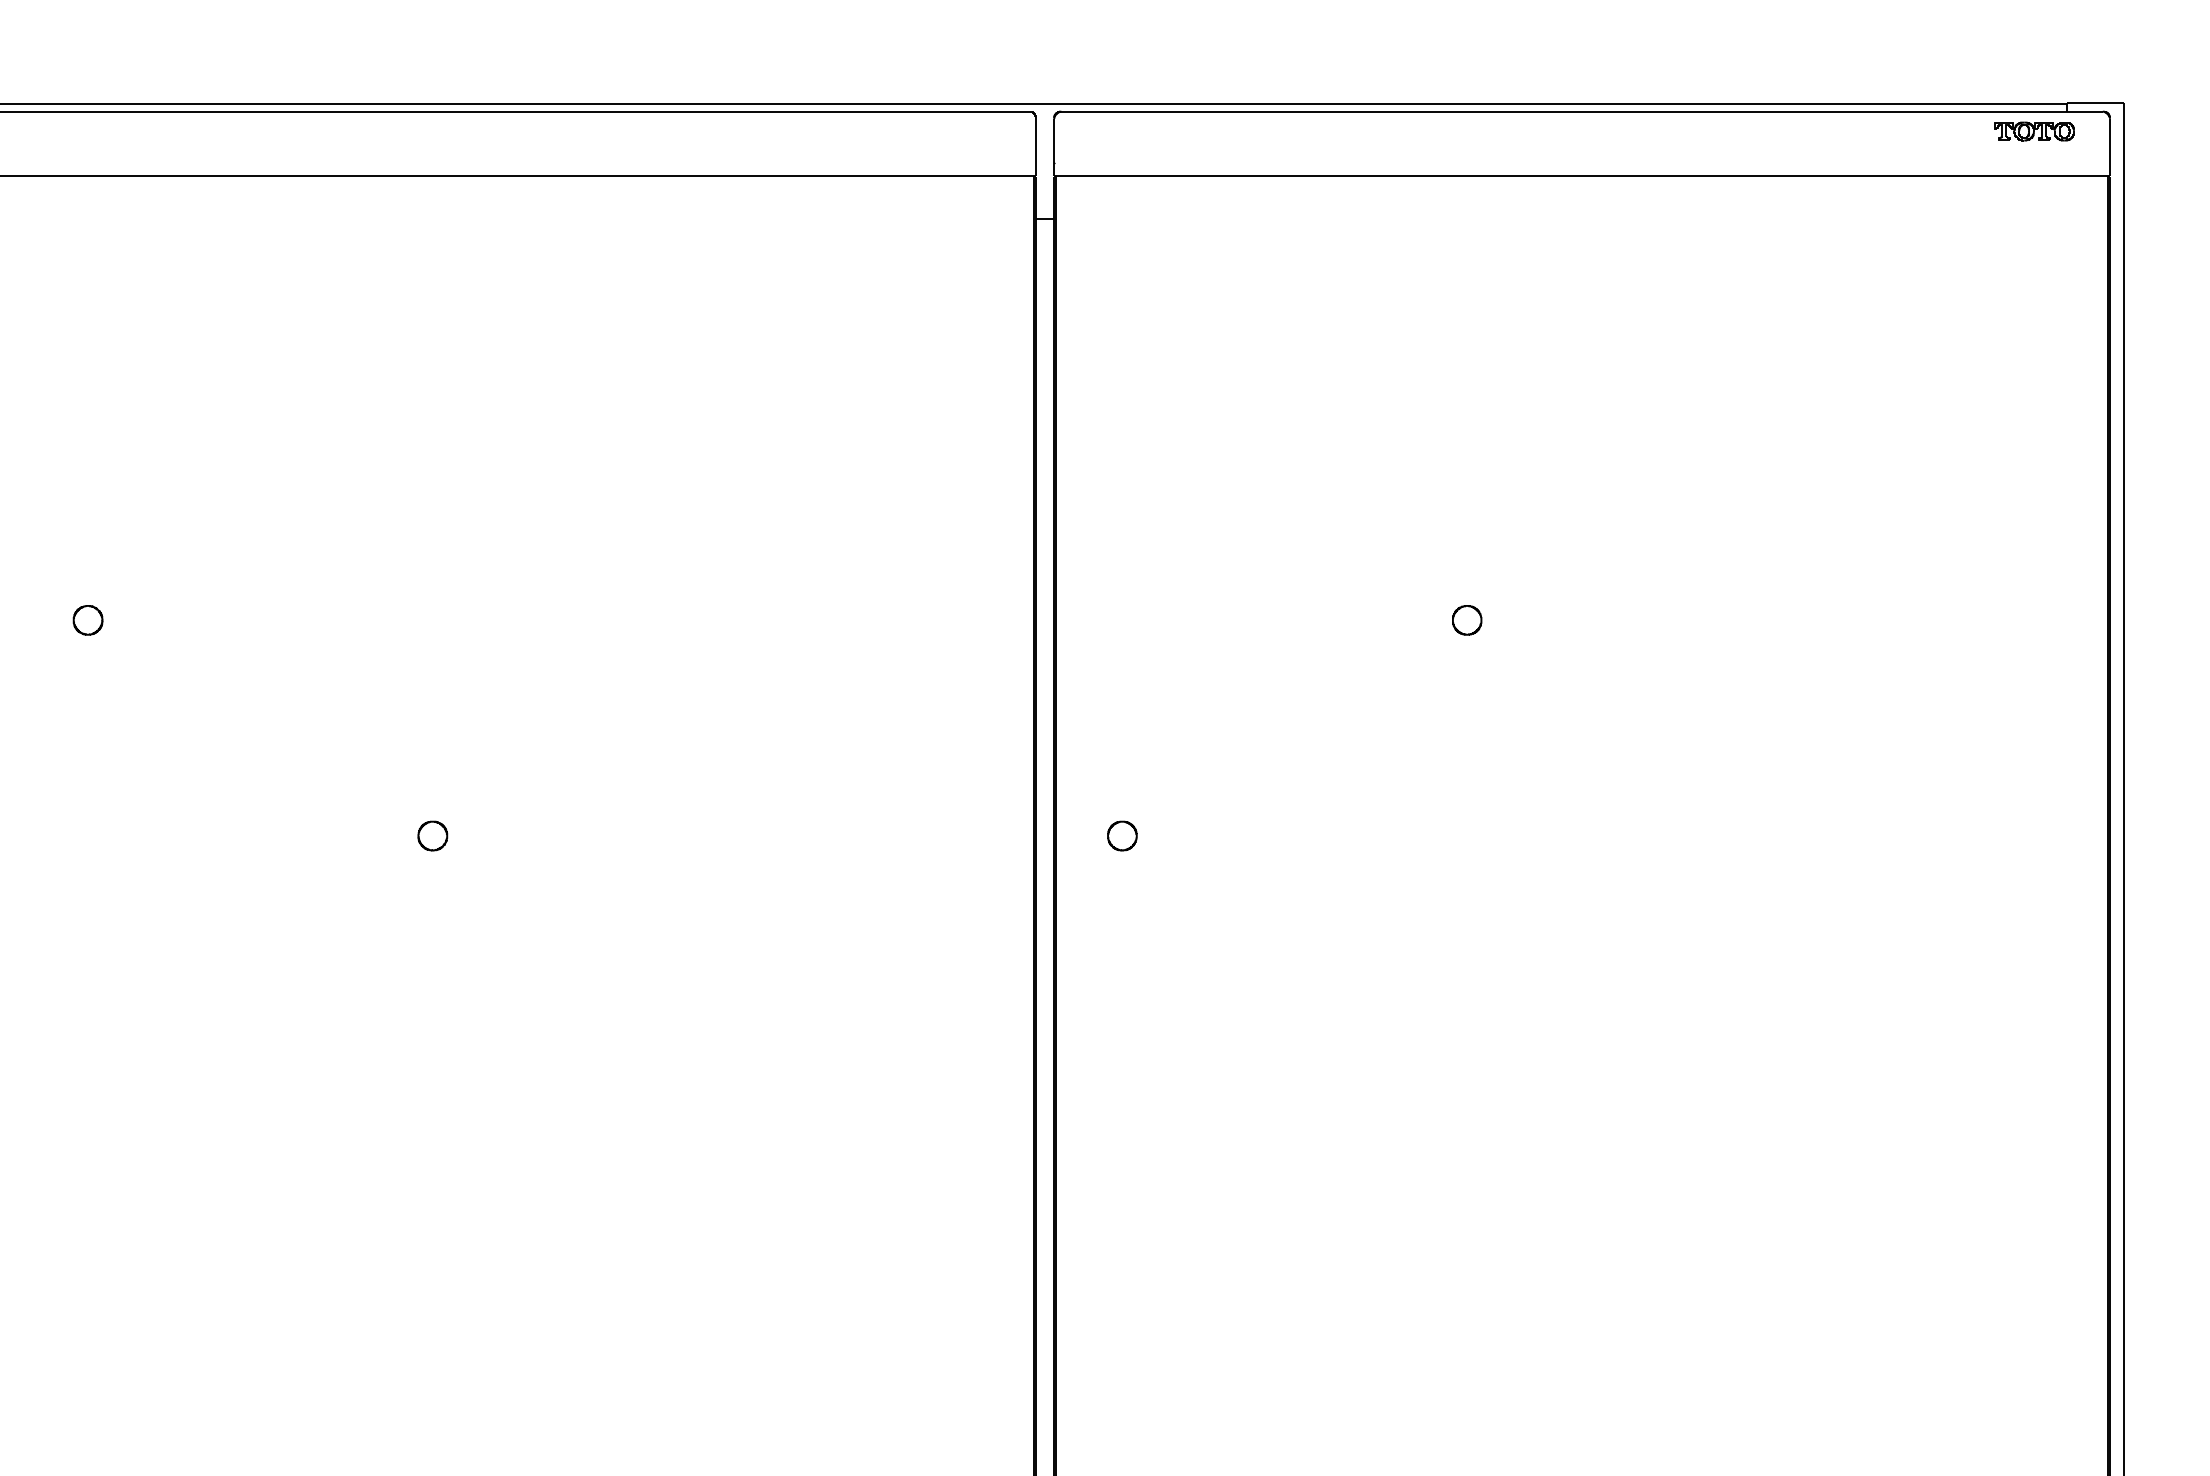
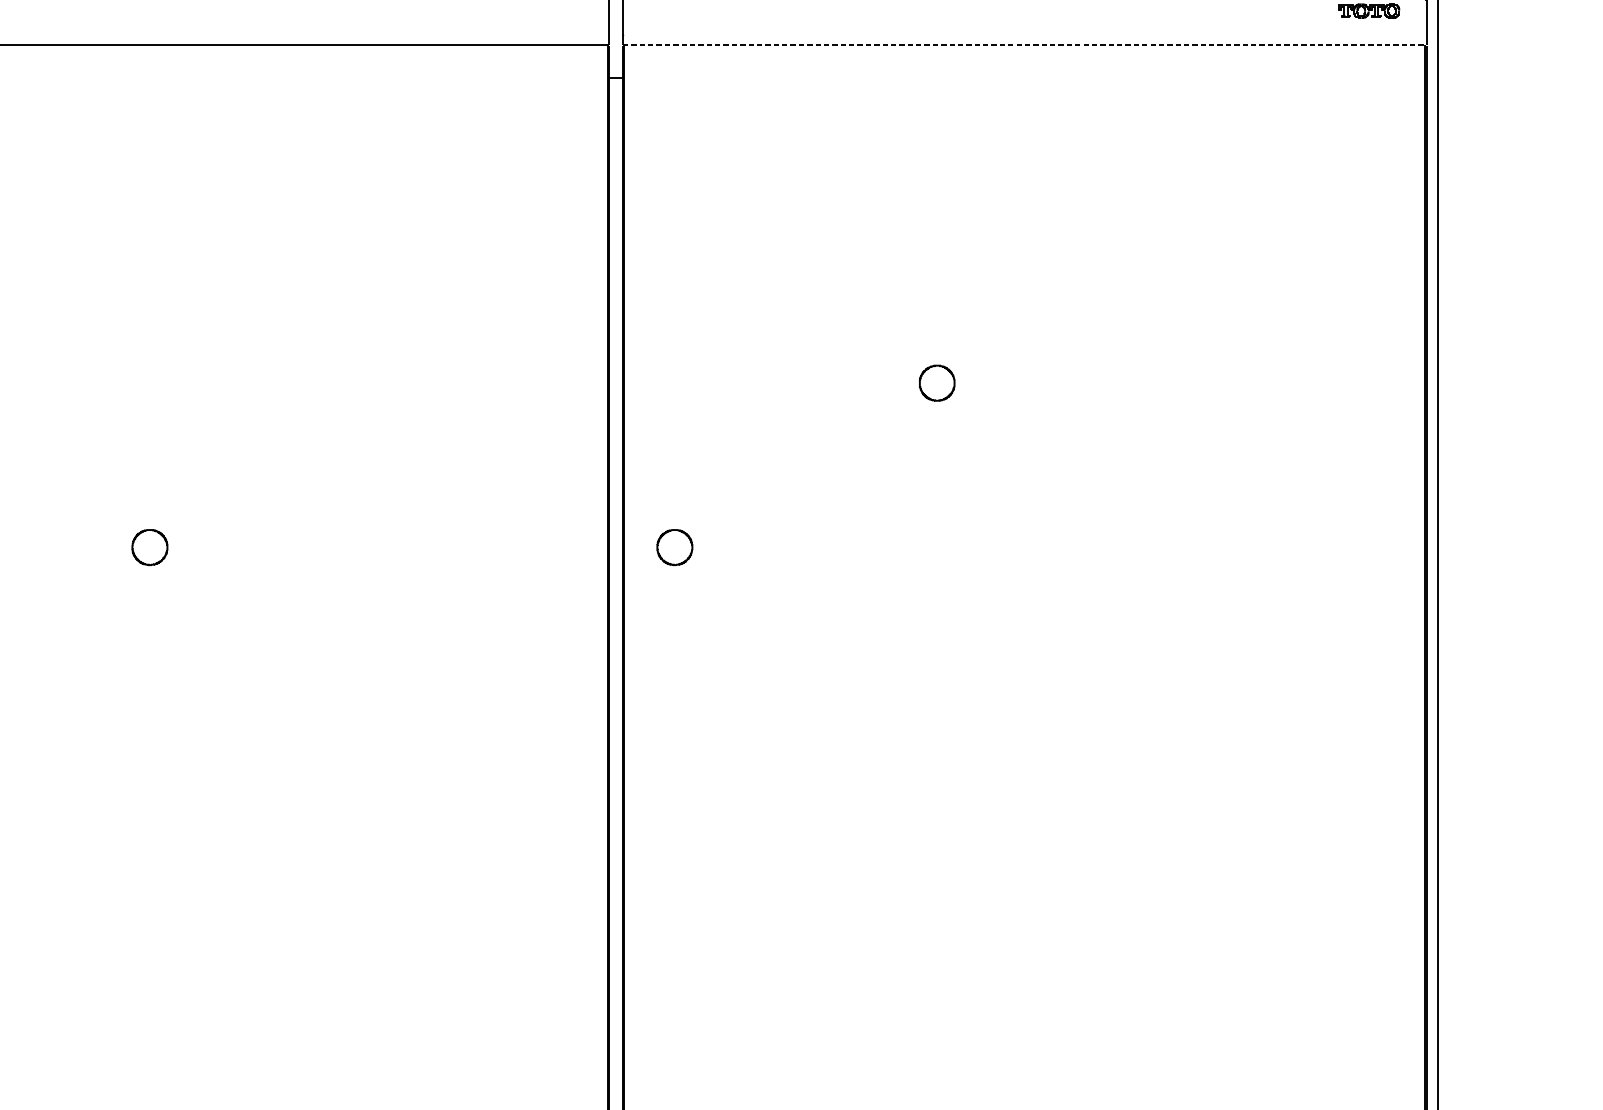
line: (1582, 176) -> (1025, 45), solid -> dashed
part: (1467, 620) -> (937, 383), size x1.6
part: (432, 835) -> (149, 547), size x1.6
part: (1122, 835) -> (674, 547), size x1.6

